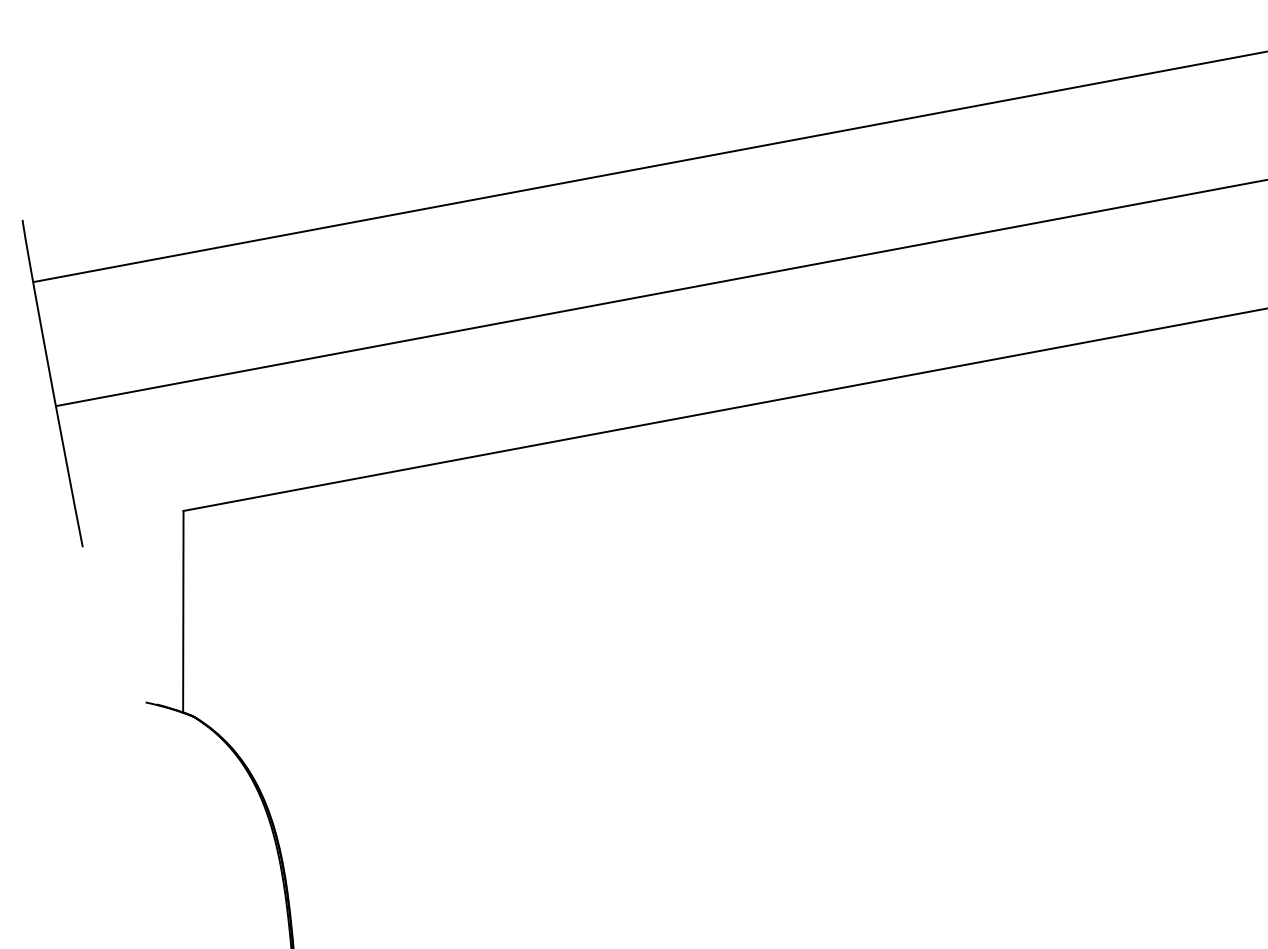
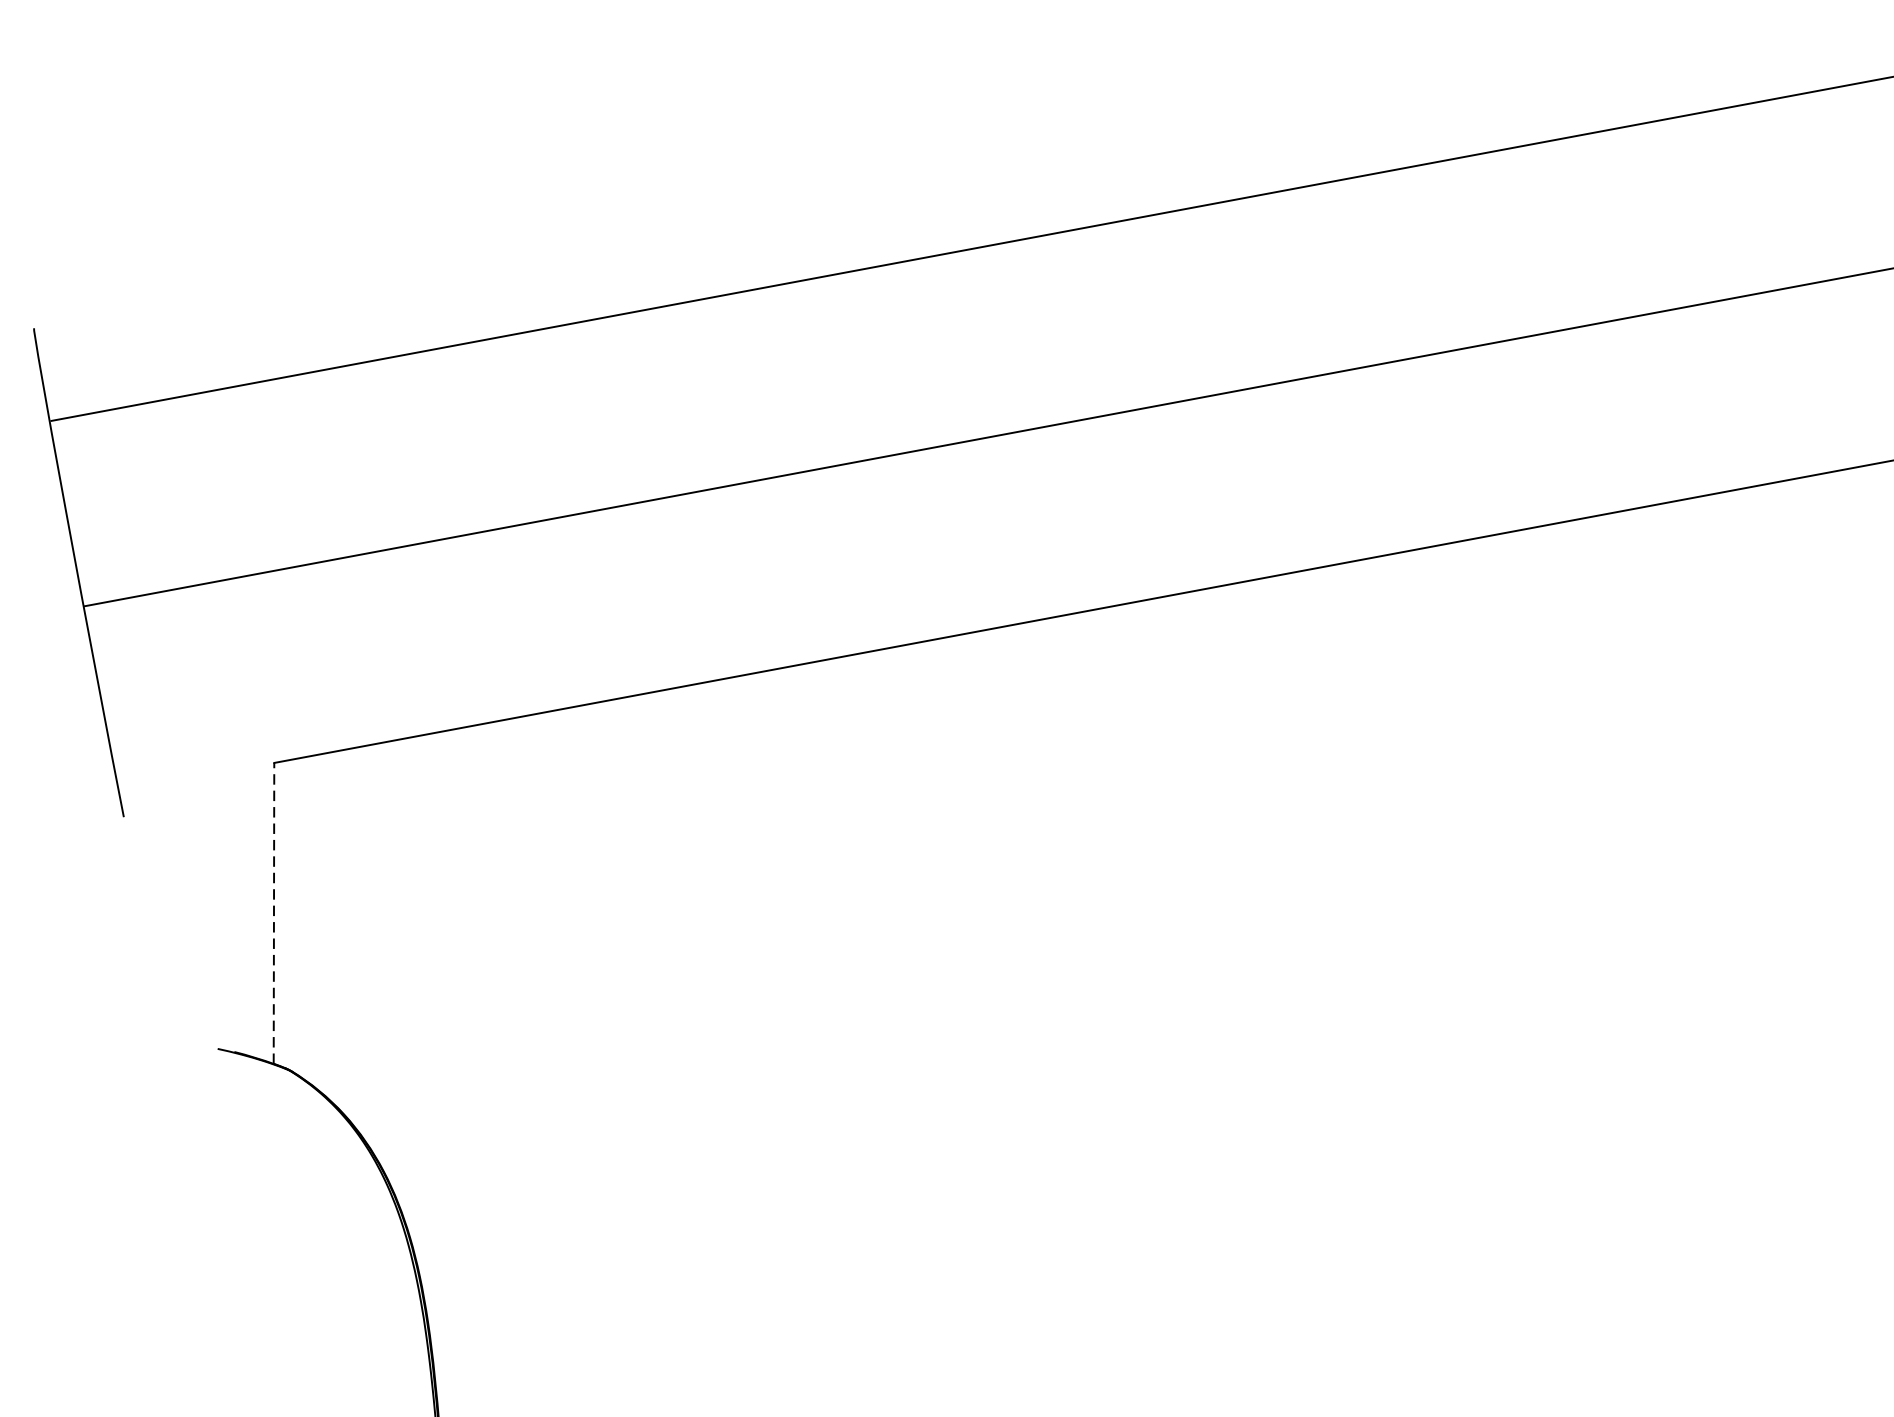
line: (183, 611) -> (274, 913), solid -> dashed

